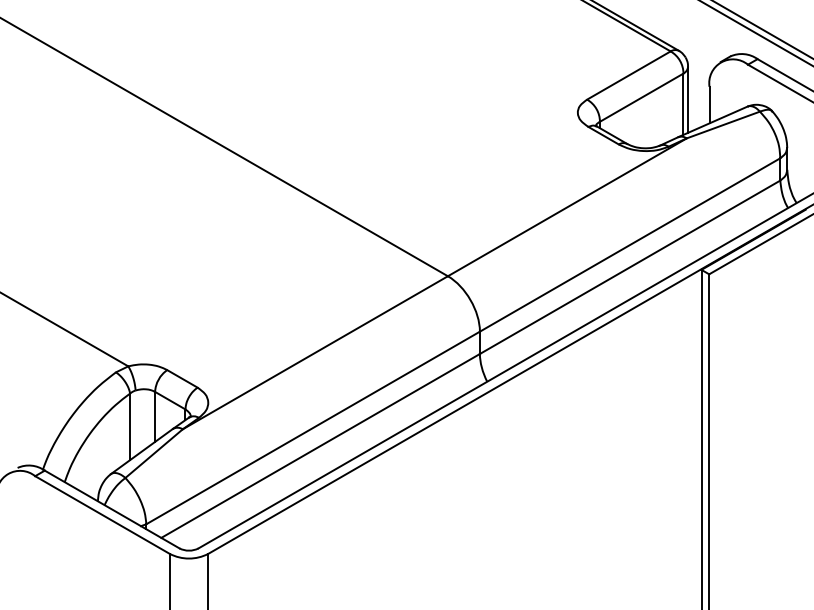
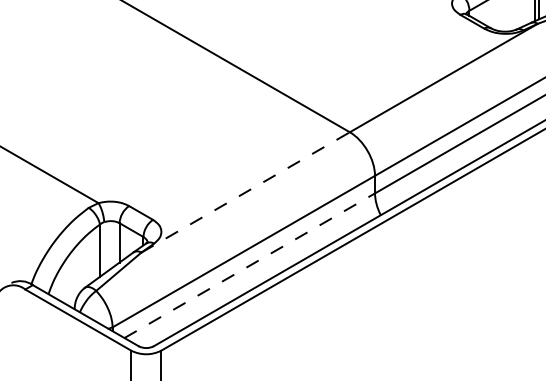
line: (315, 352) -> (245, 192), solid -> dashed
line: (320, 445) -> (249, 265), solid -> dashed

